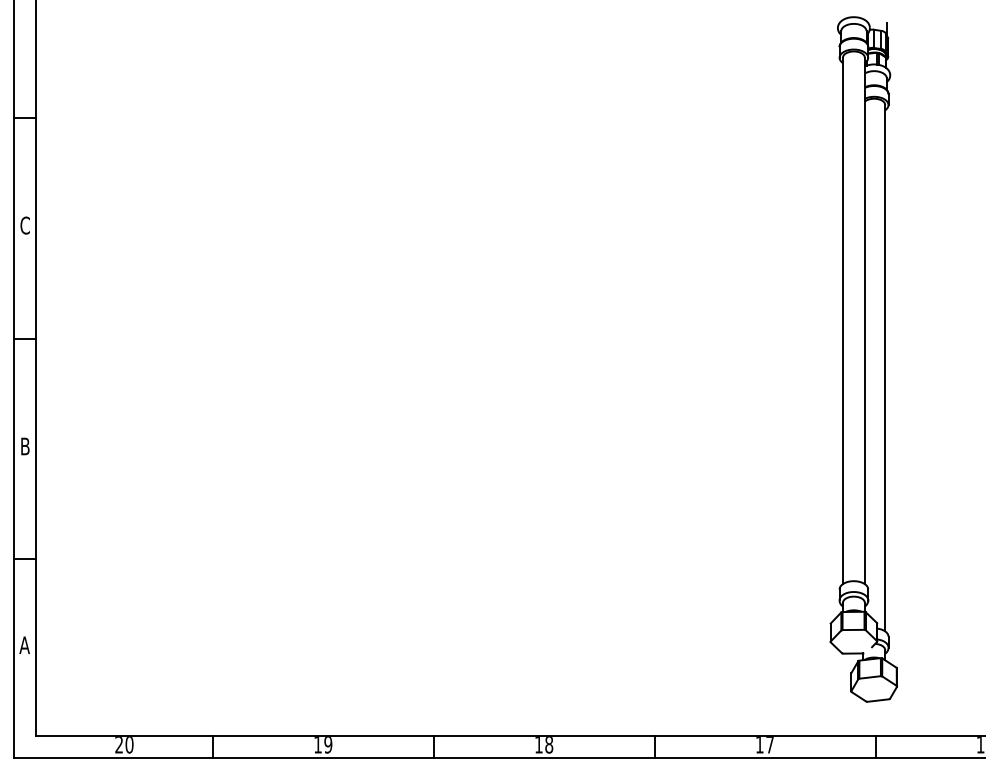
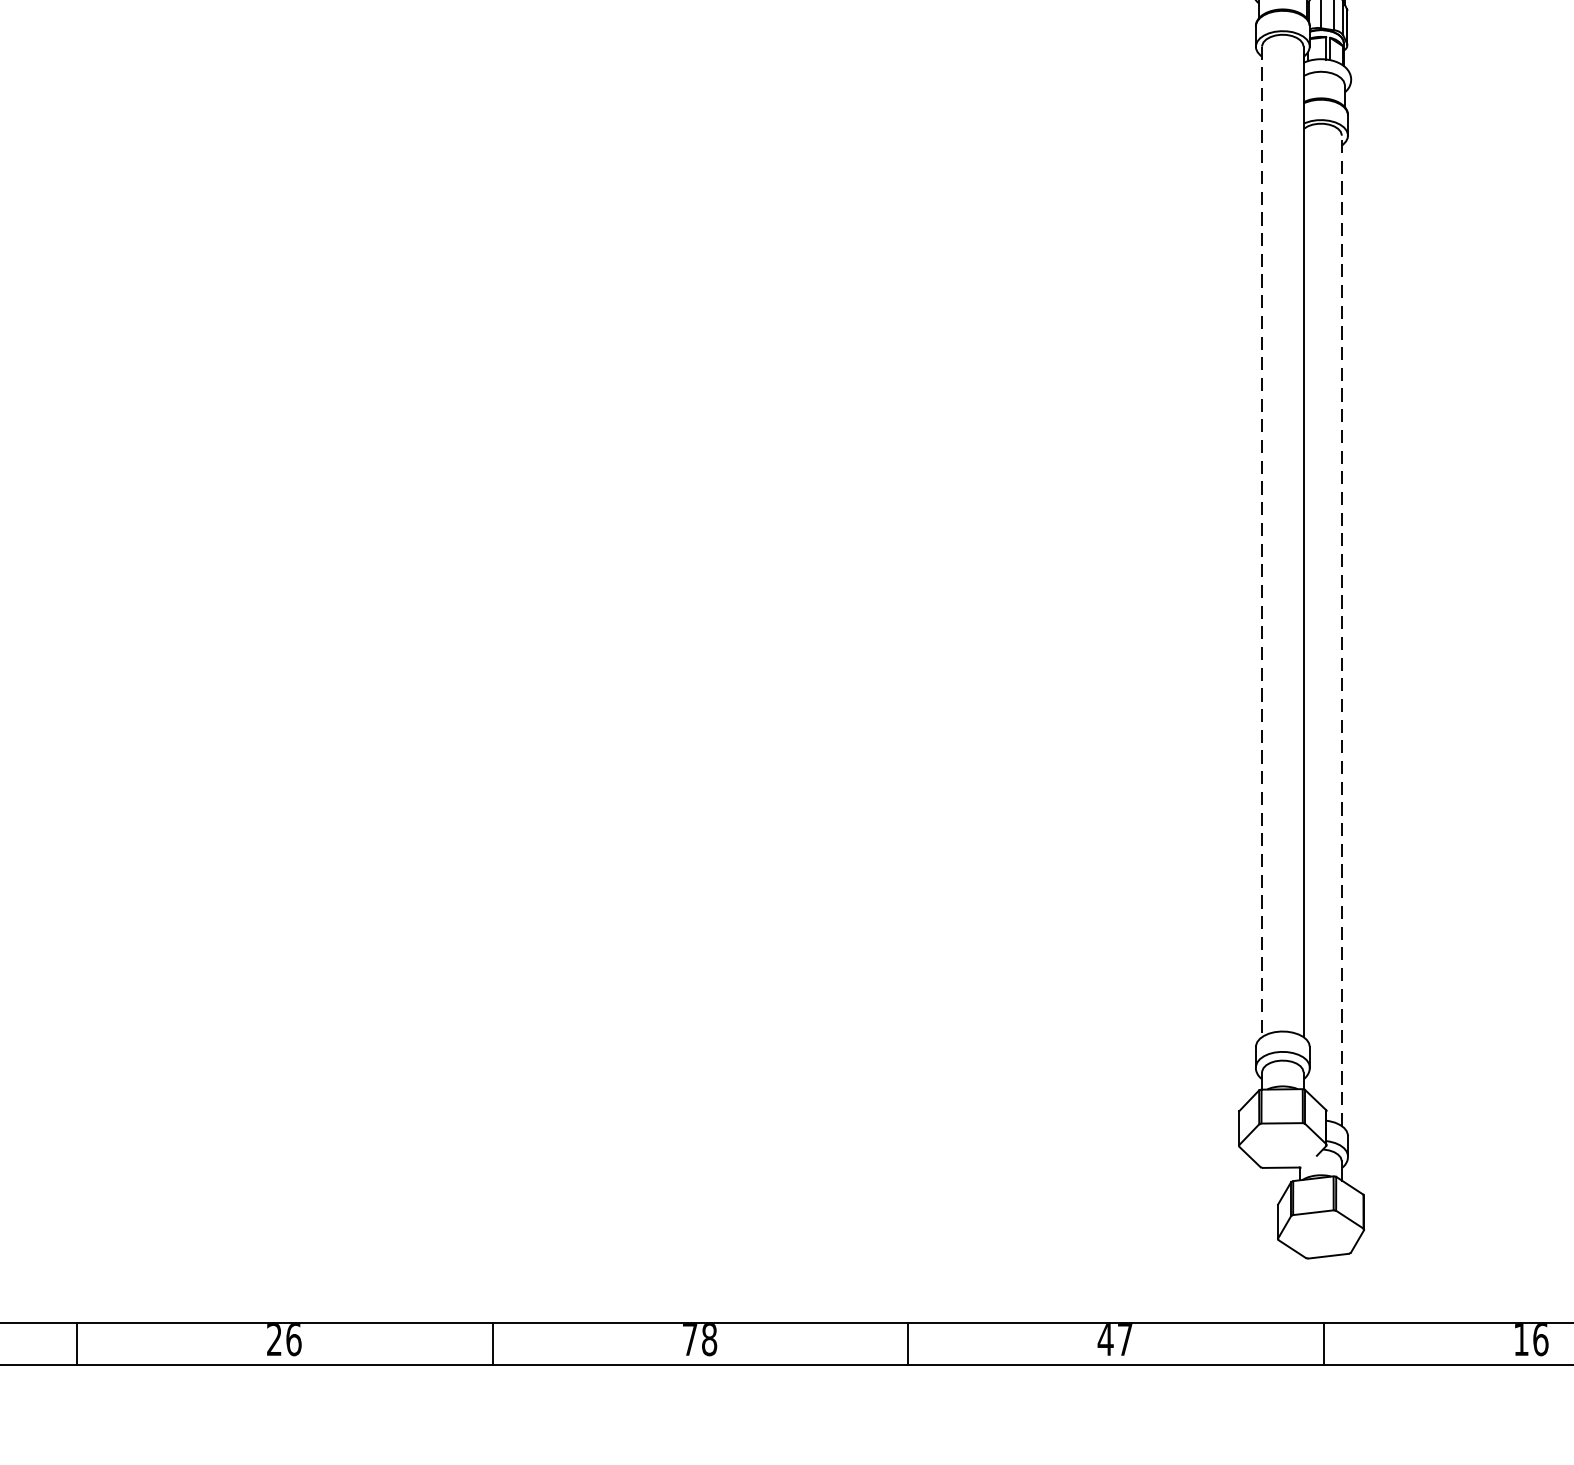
line: (842, 321) -> (1261, 542), solid -> dashed
line: (885, 367) -> (1342, 629), solid -> dashed
text: (323, 745) -> (284, 1340), 19 -> 26
text: (538, 745) -> (689, 1340), 18 -> 78
text: (759, 745) -> (1105, 1340), 17 -> 47

